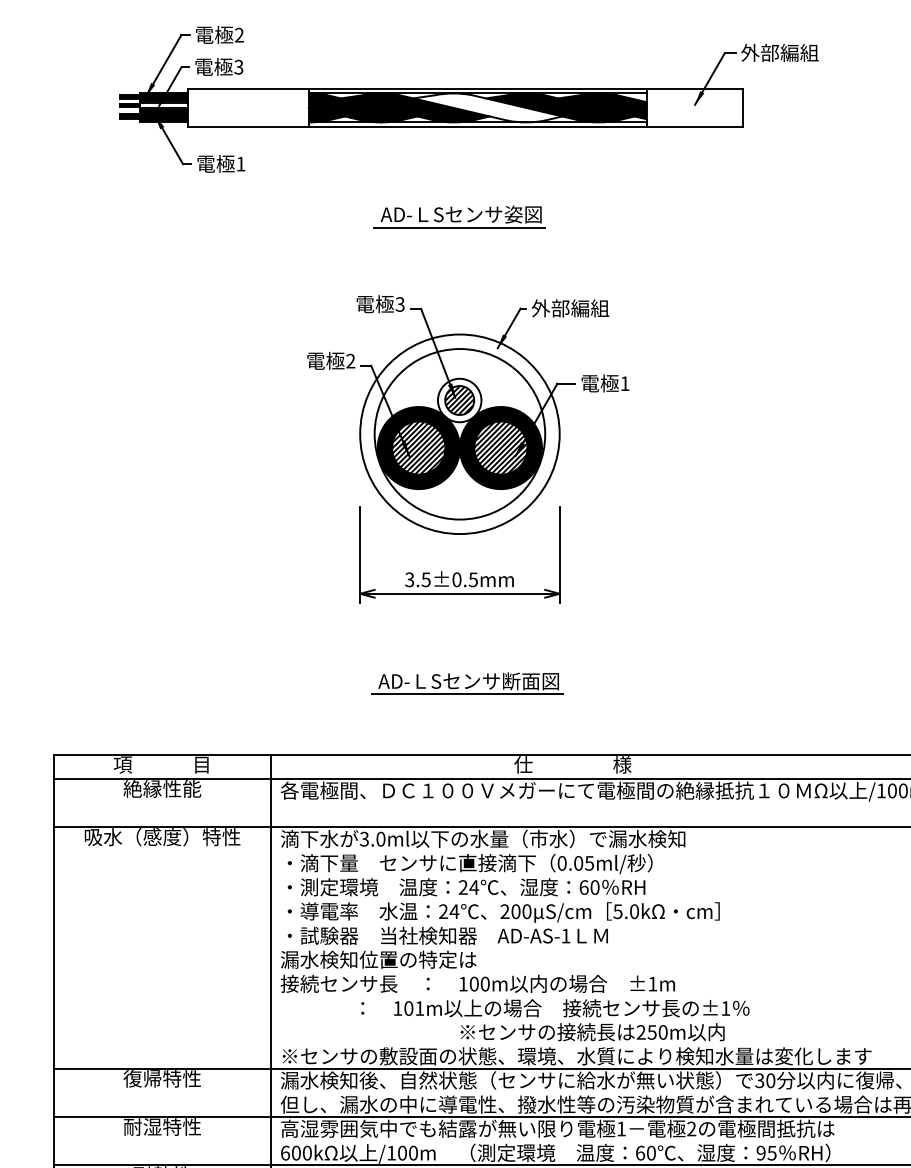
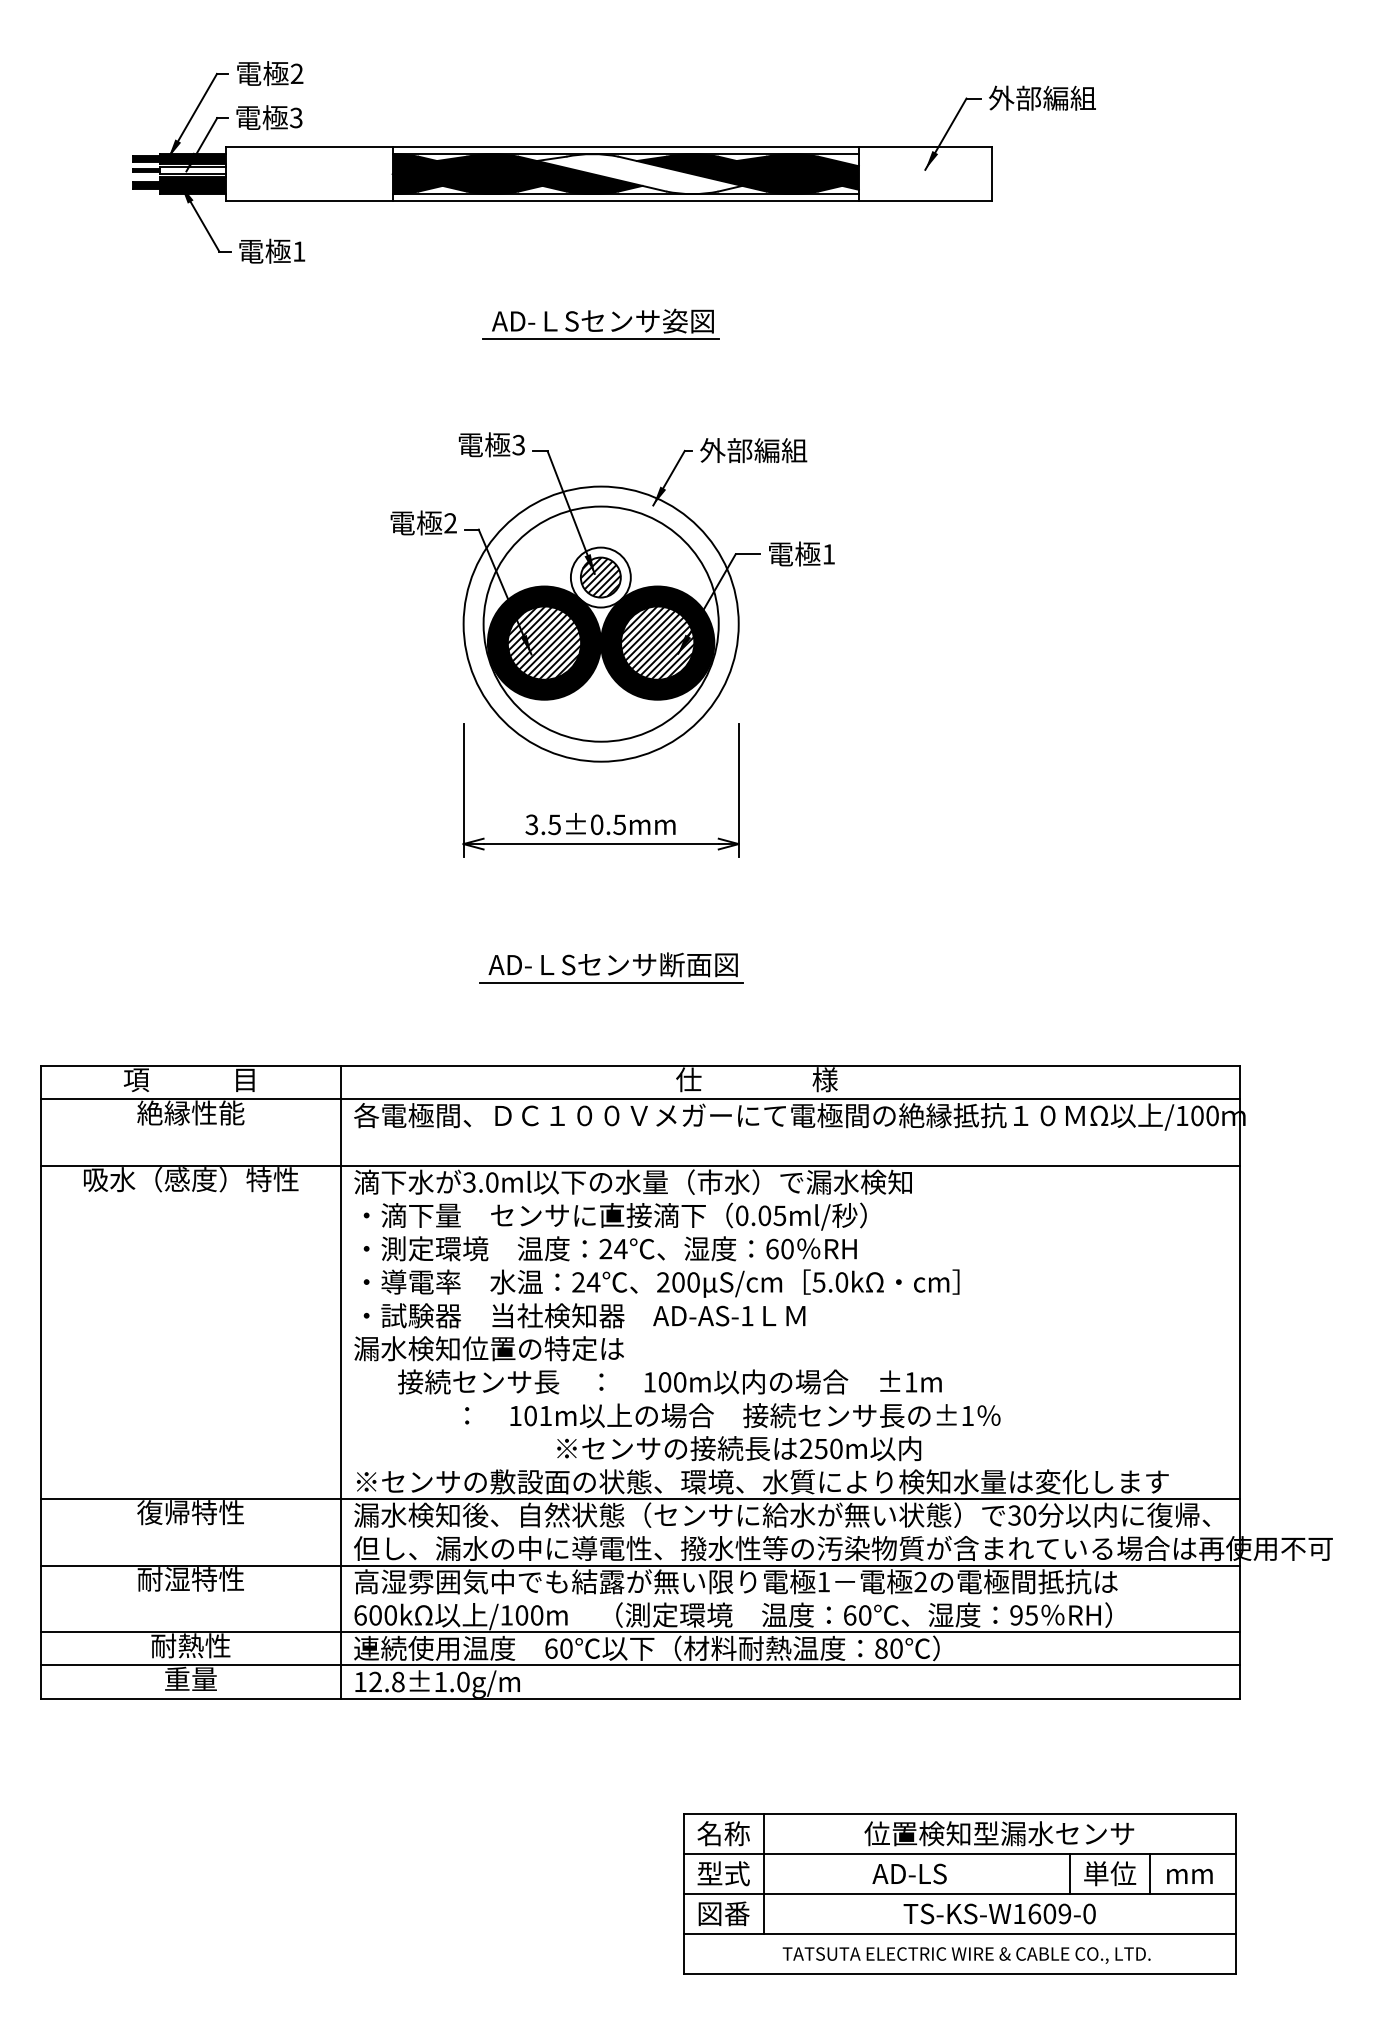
text: (477, 983) -> (669, 1381), moved
text: (592, 1032) -> (739, 1448), moved

